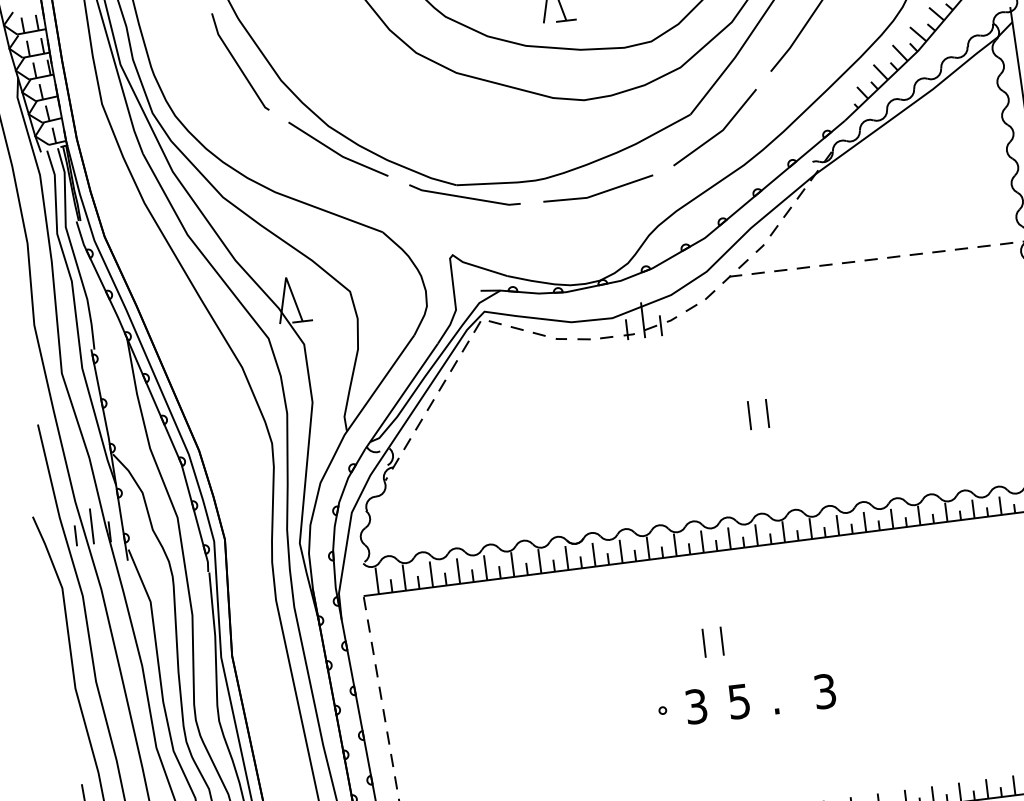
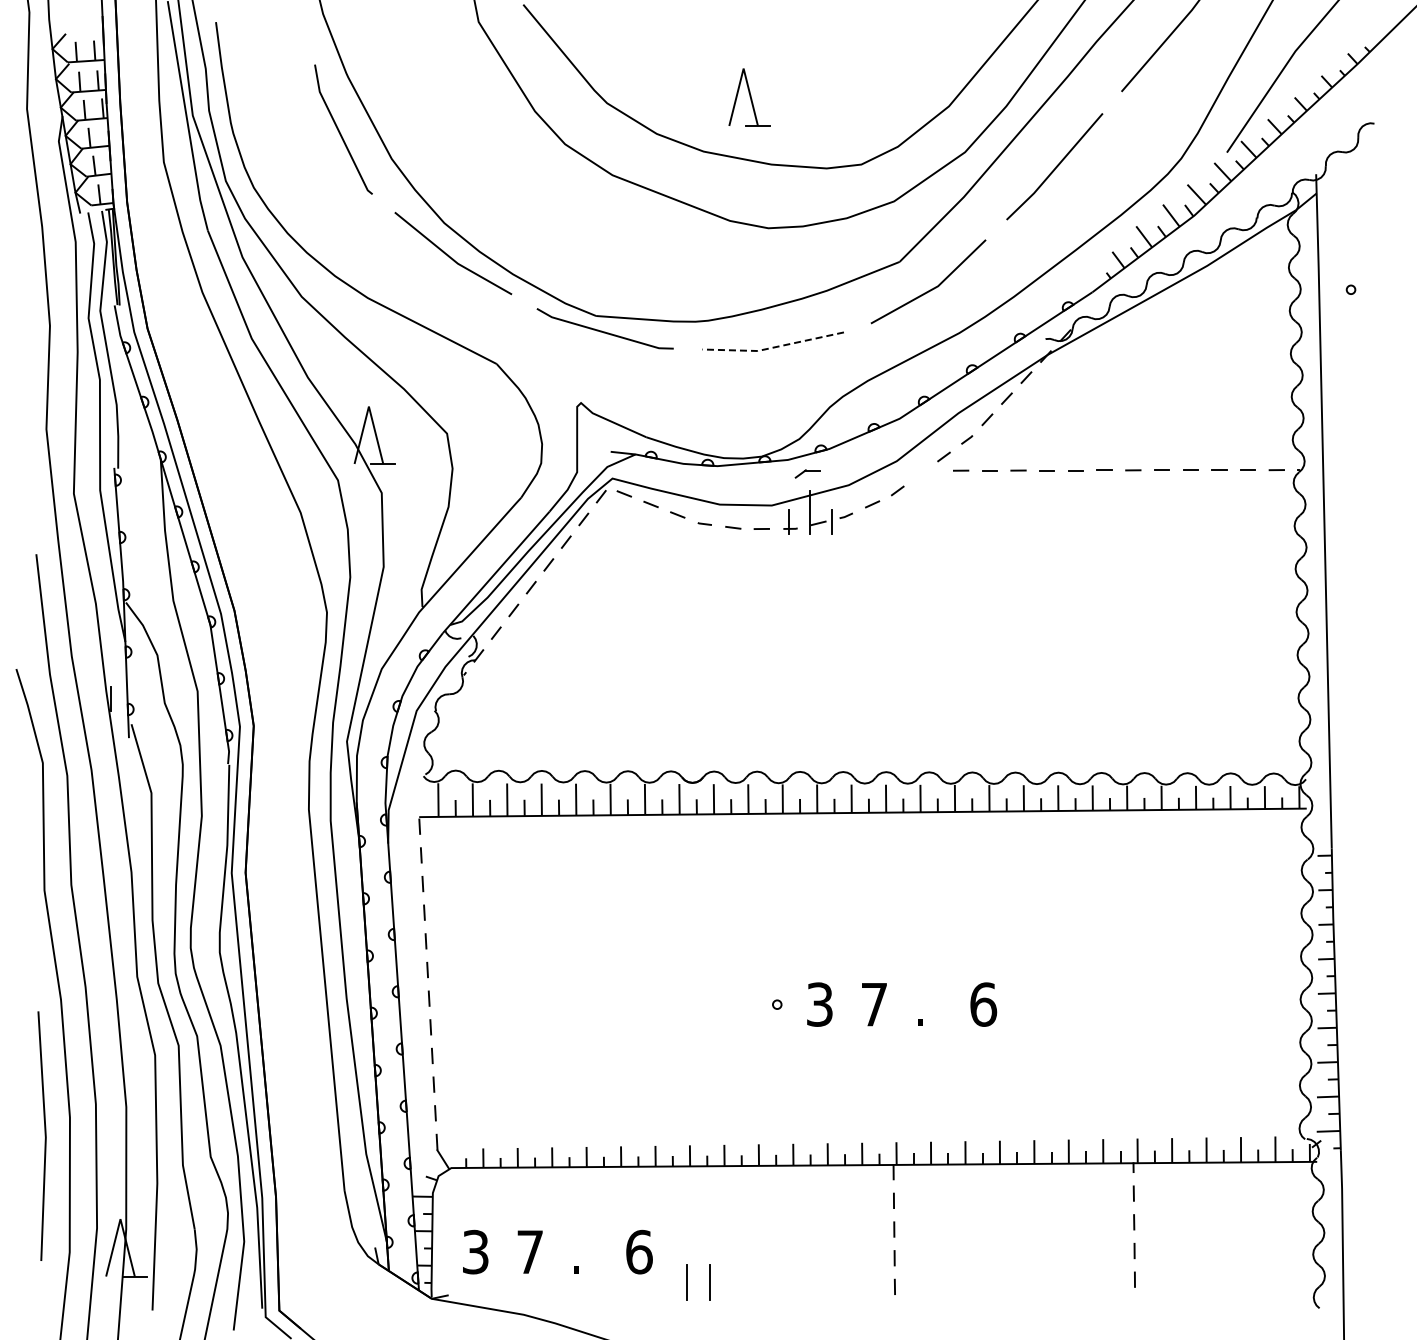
line: (599, 193) -> (773, 347), solid -> dashed
part: (731, 278) -> (807, 473), moved
line: (767, 413) -> (952, 647), removed
line: (749, 415) -> (929, 647), removed
line: (92, 526) -> (89, 689), removed
line: (75, 536) -> (67, 699), removed
line: (721, 641) -> (861, 926), removed
line: (703, 643) -> (838, 926), removed
text: (825, 691) -> (983, 1004), 3 -> 6
text: (738, 701) -> (873, 1004), 5 -> 7

